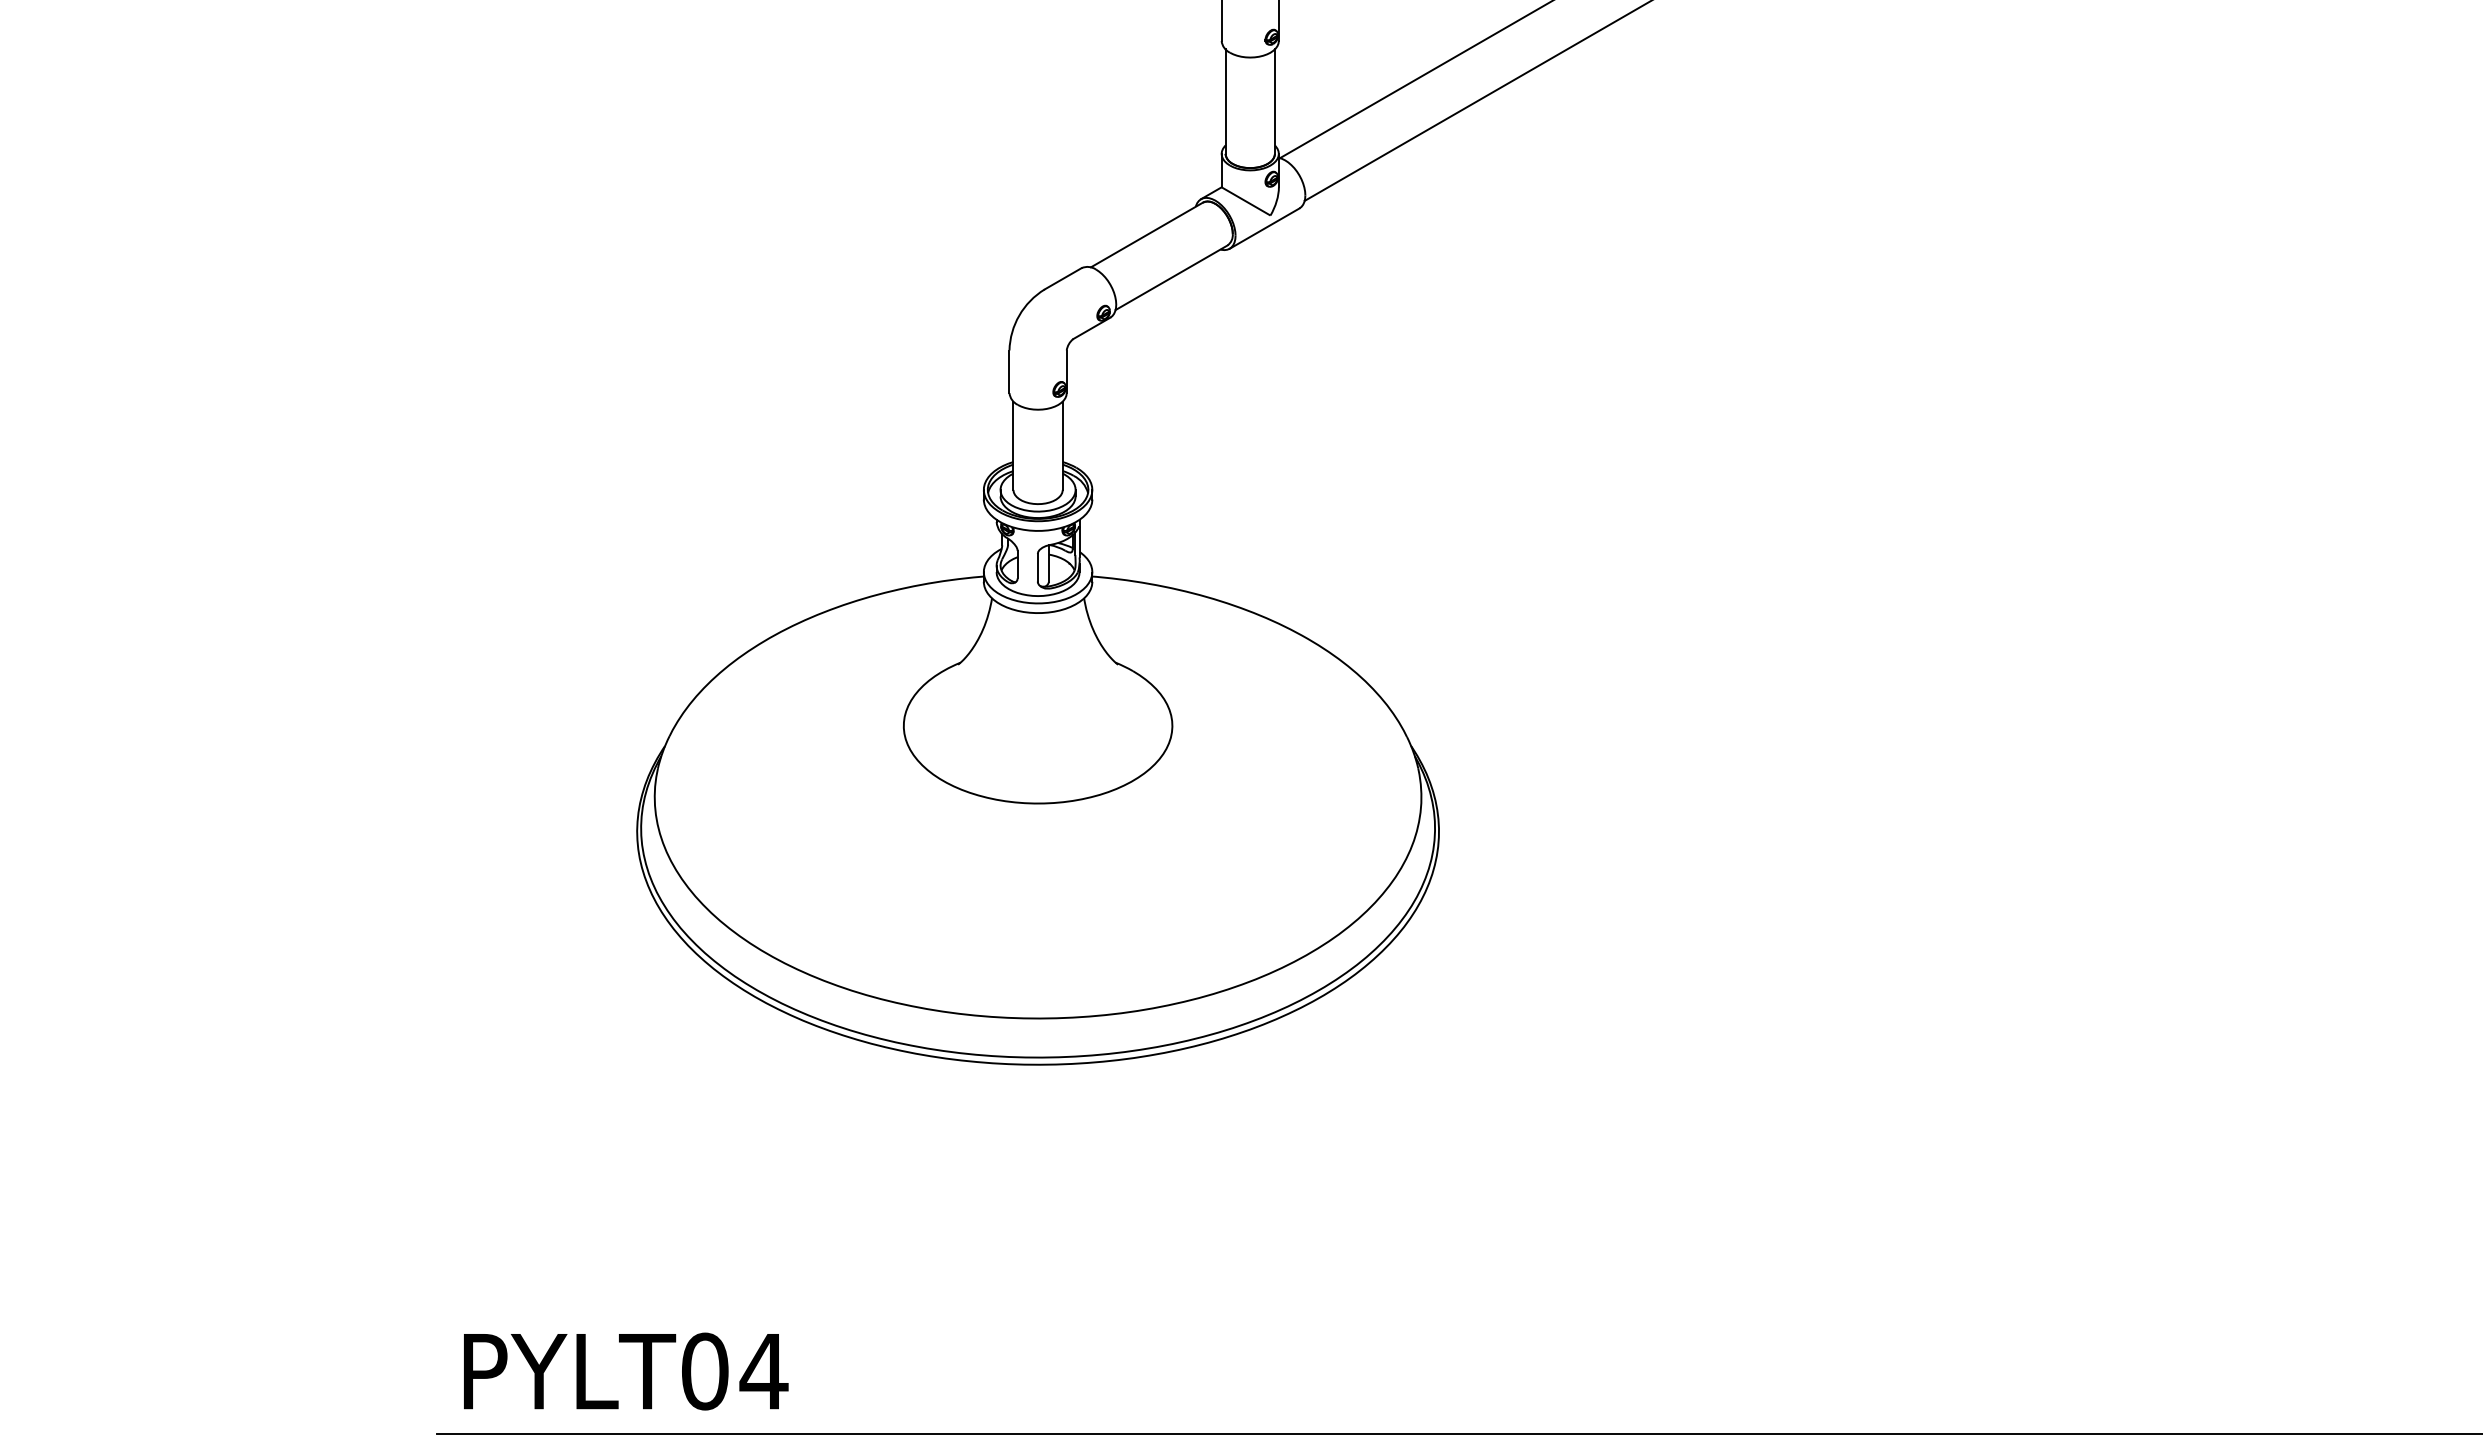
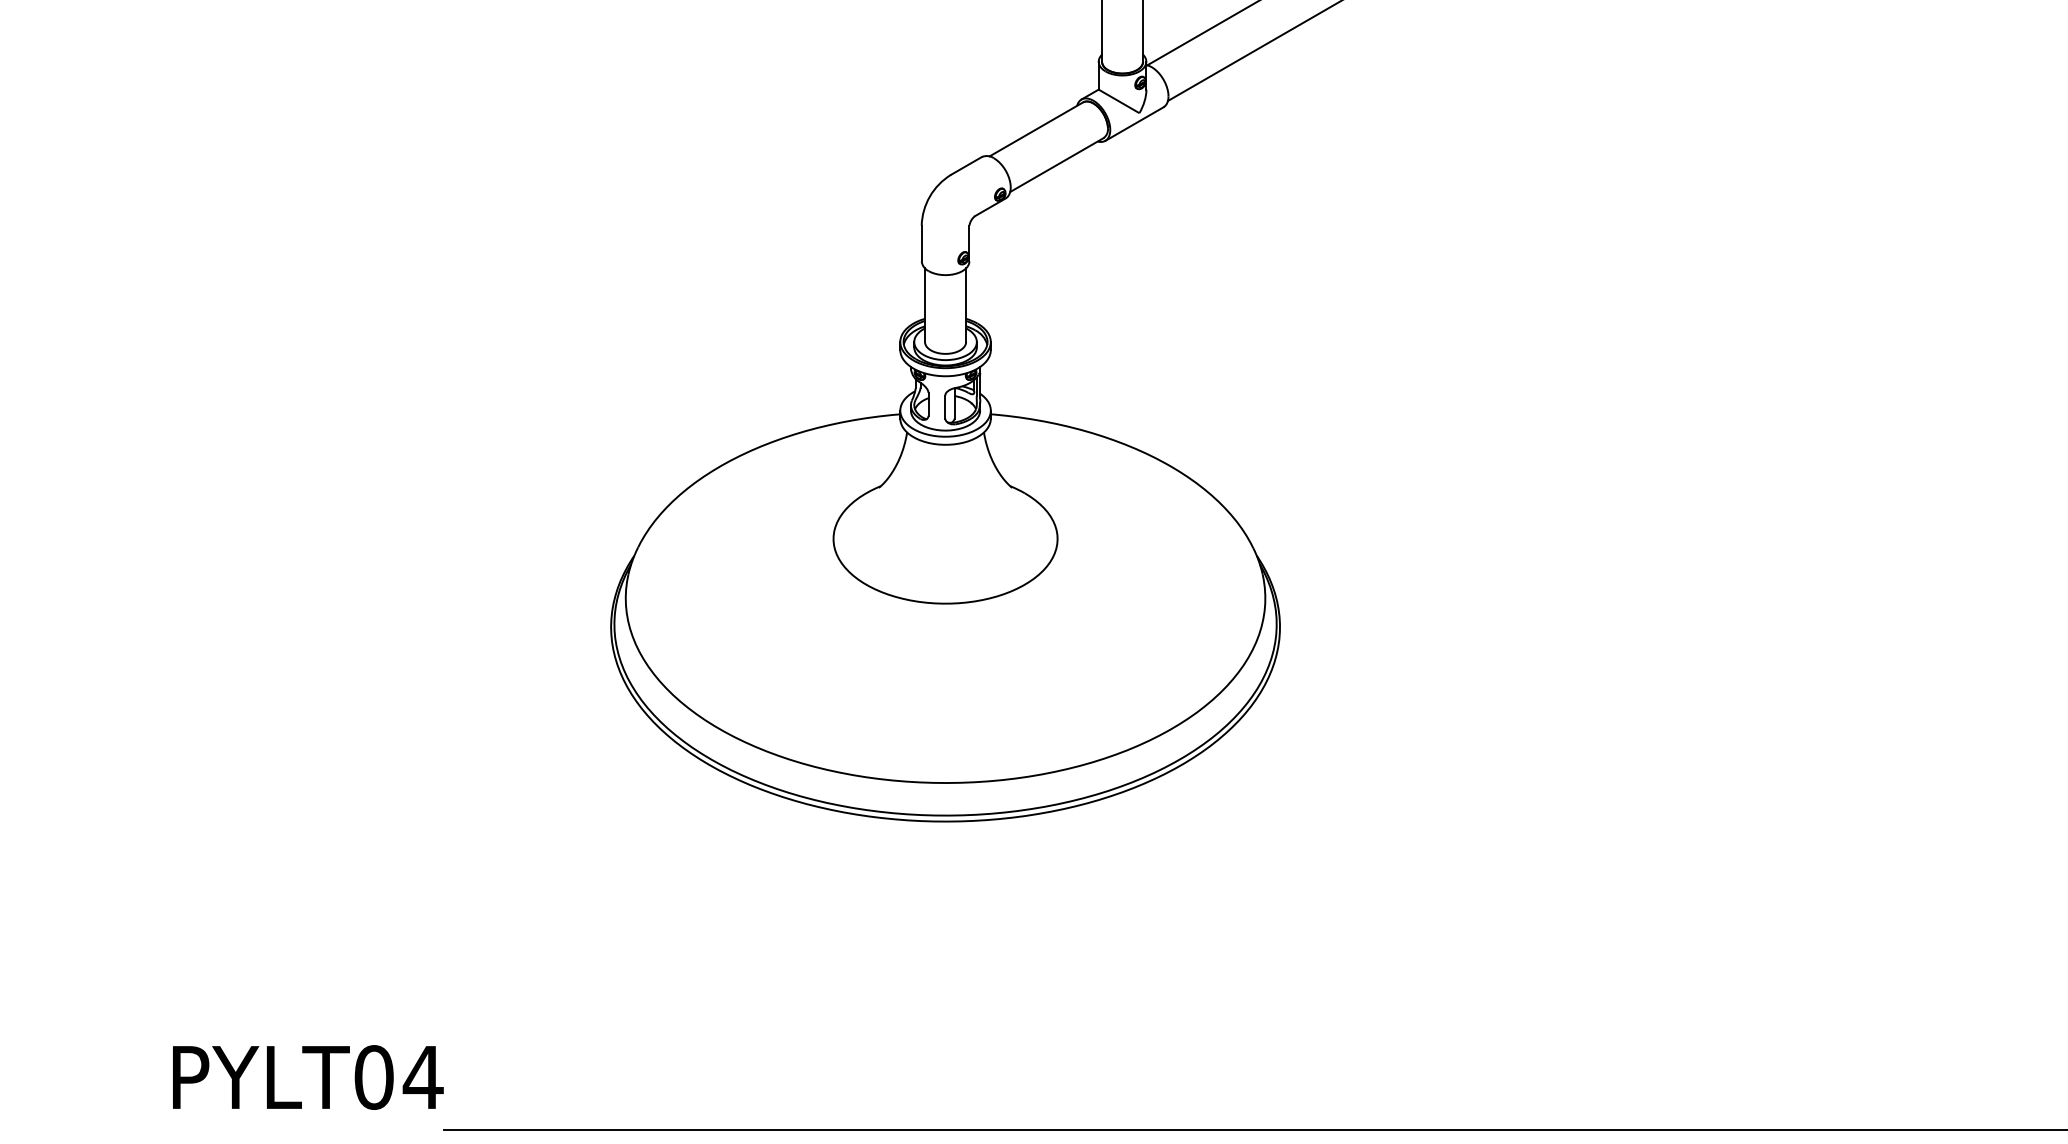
text: (626, 1371) -> (308, 1077), moved

